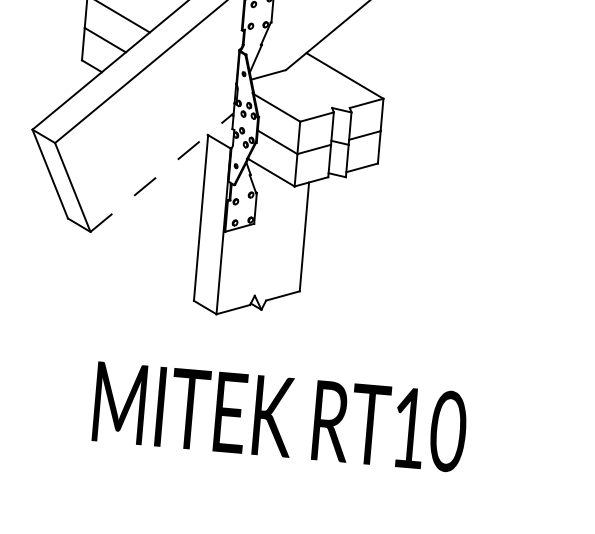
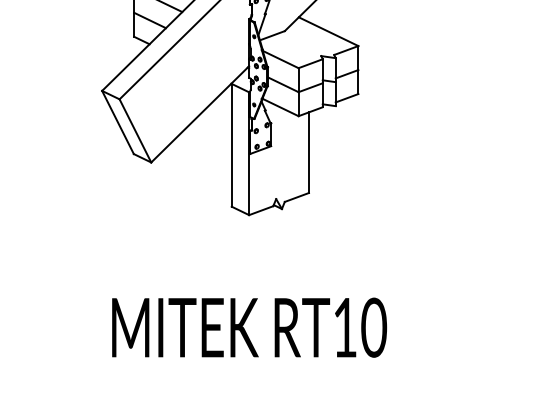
line: (162, 172) -> (200, 114), dashed -> solid
text: (280, 416) -> (249, 327), moved

